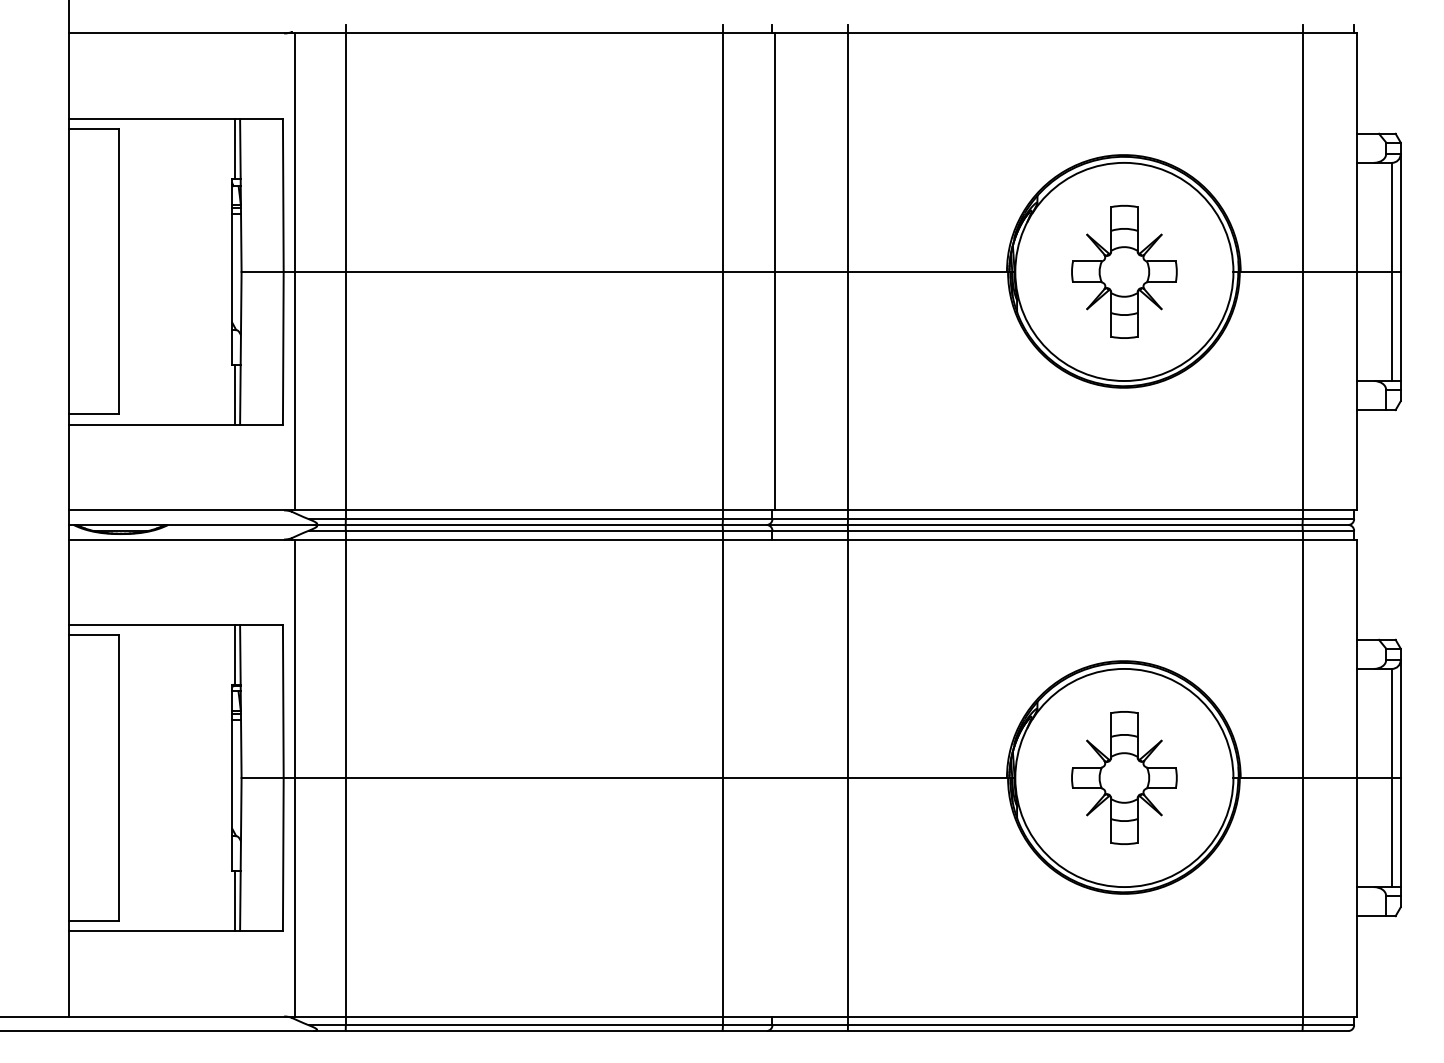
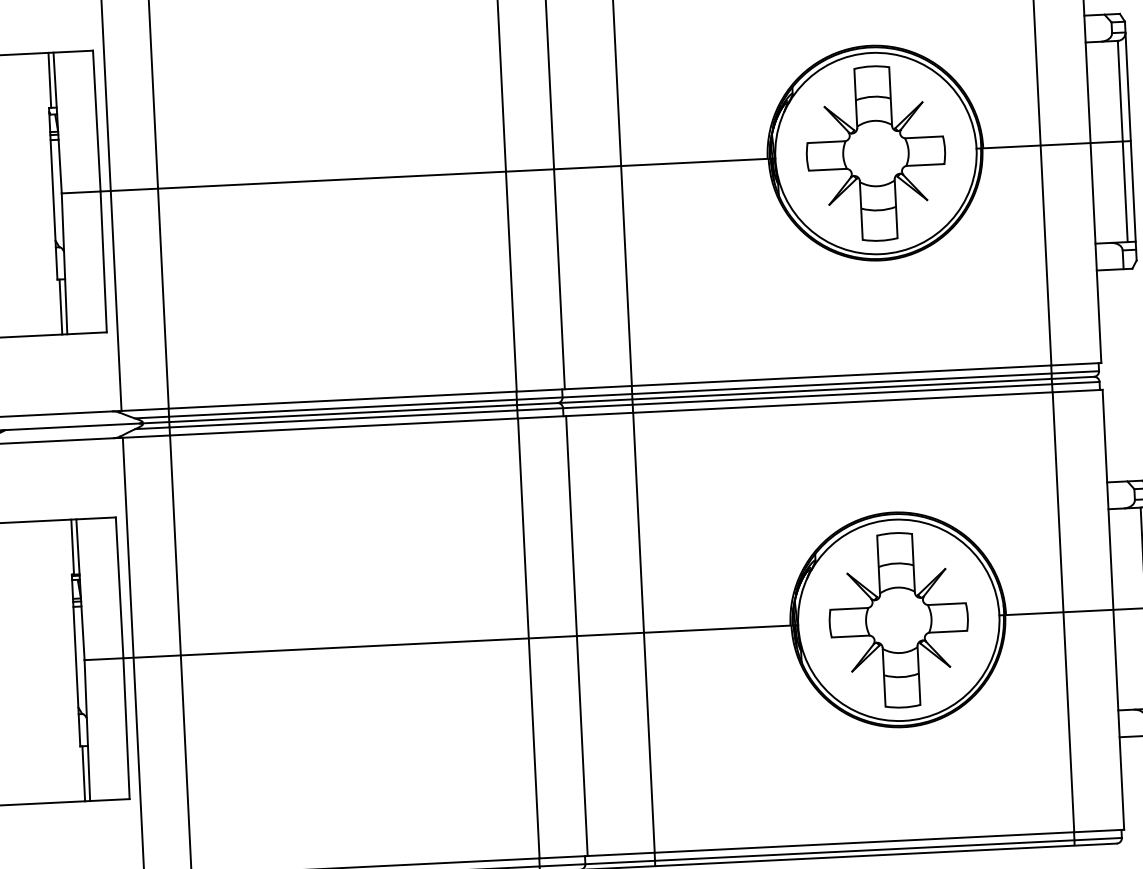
part: (1124, 271) -> (876, 153), size x1.43
line: (775, 777) -> (577, 635), added
part: (1124, 777) -> (898, 619), size x1.43

